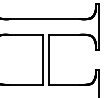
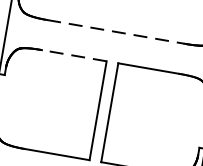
line: (44, 19) -> (115, 32), solid -> dashed
line: (25, 34) -> (72, 55), solid -> dashed

